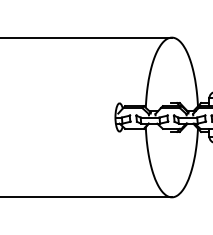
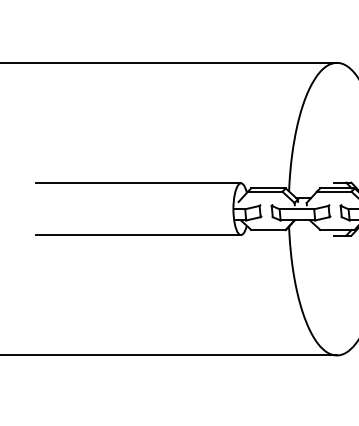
line: (63, 103) -> (138, 183), added
line: (63, 131) -> (138, 234), added

